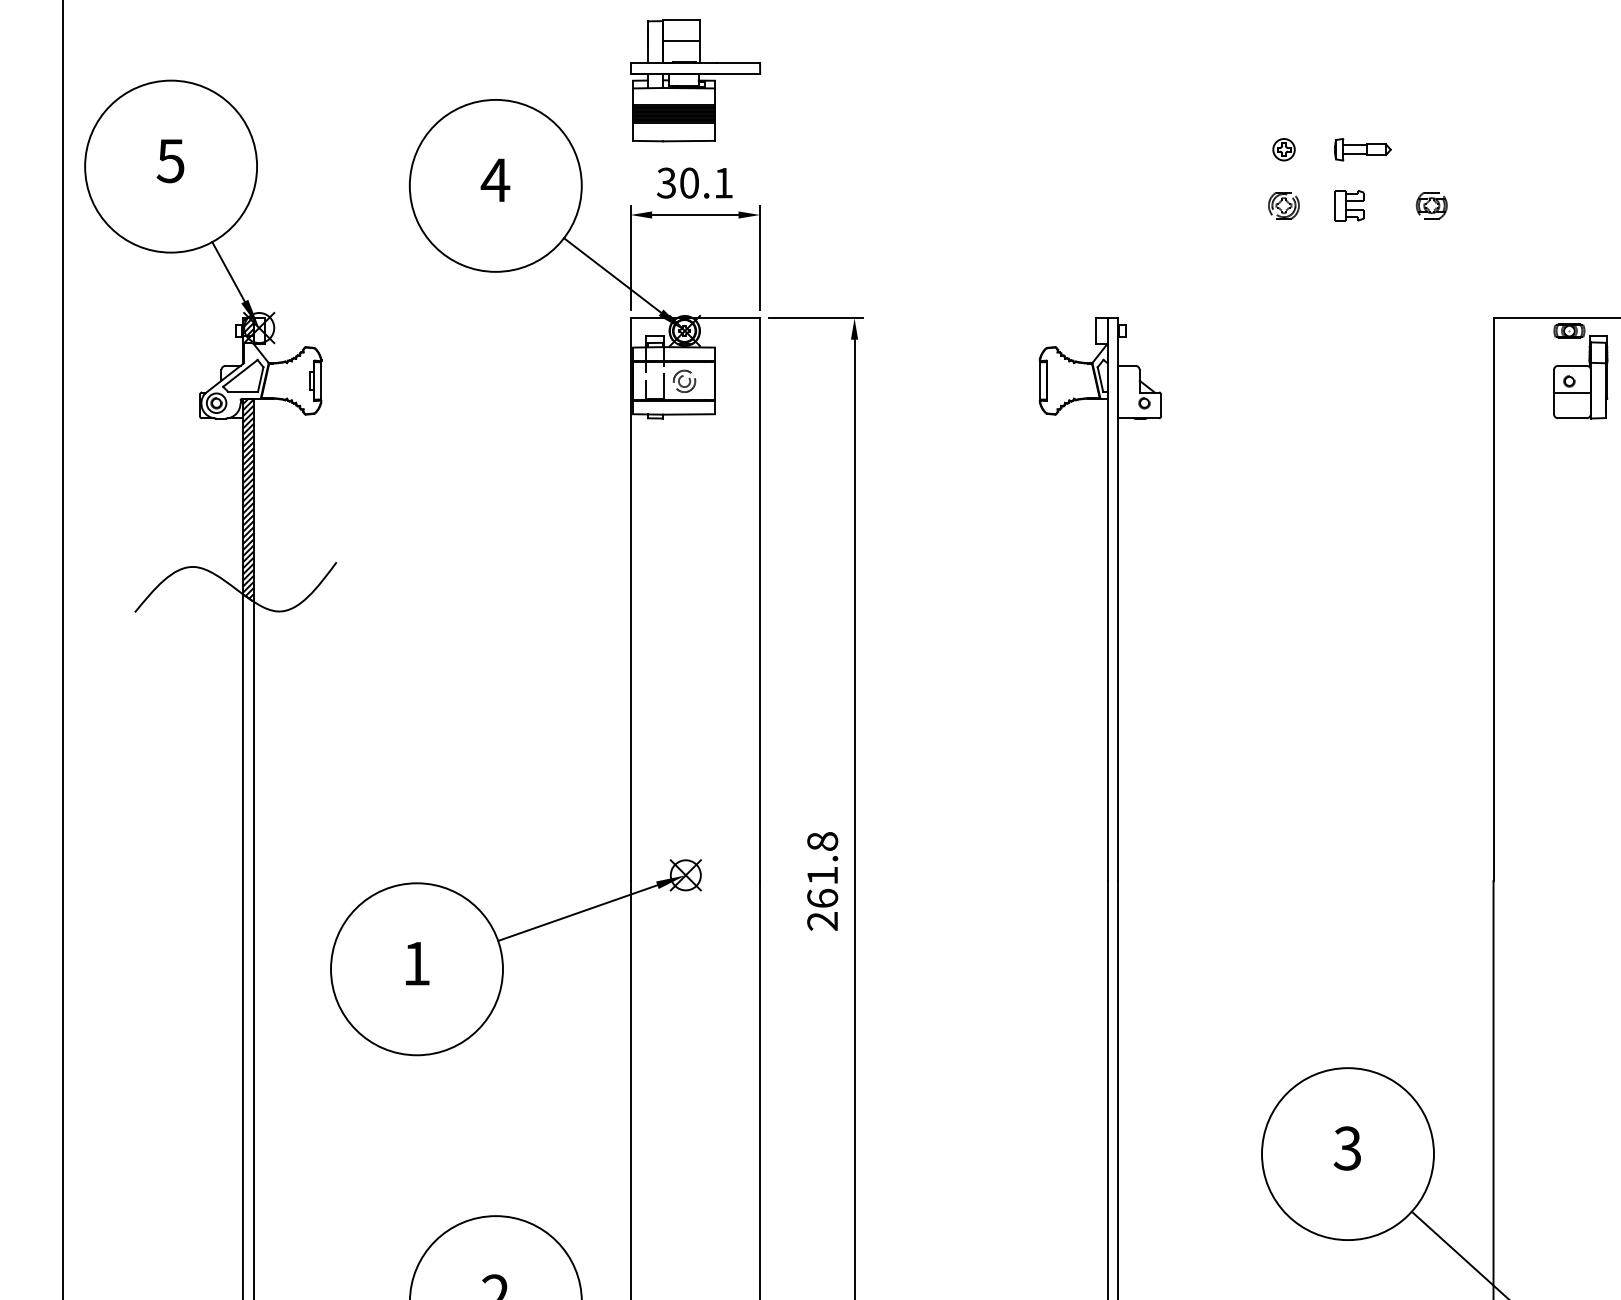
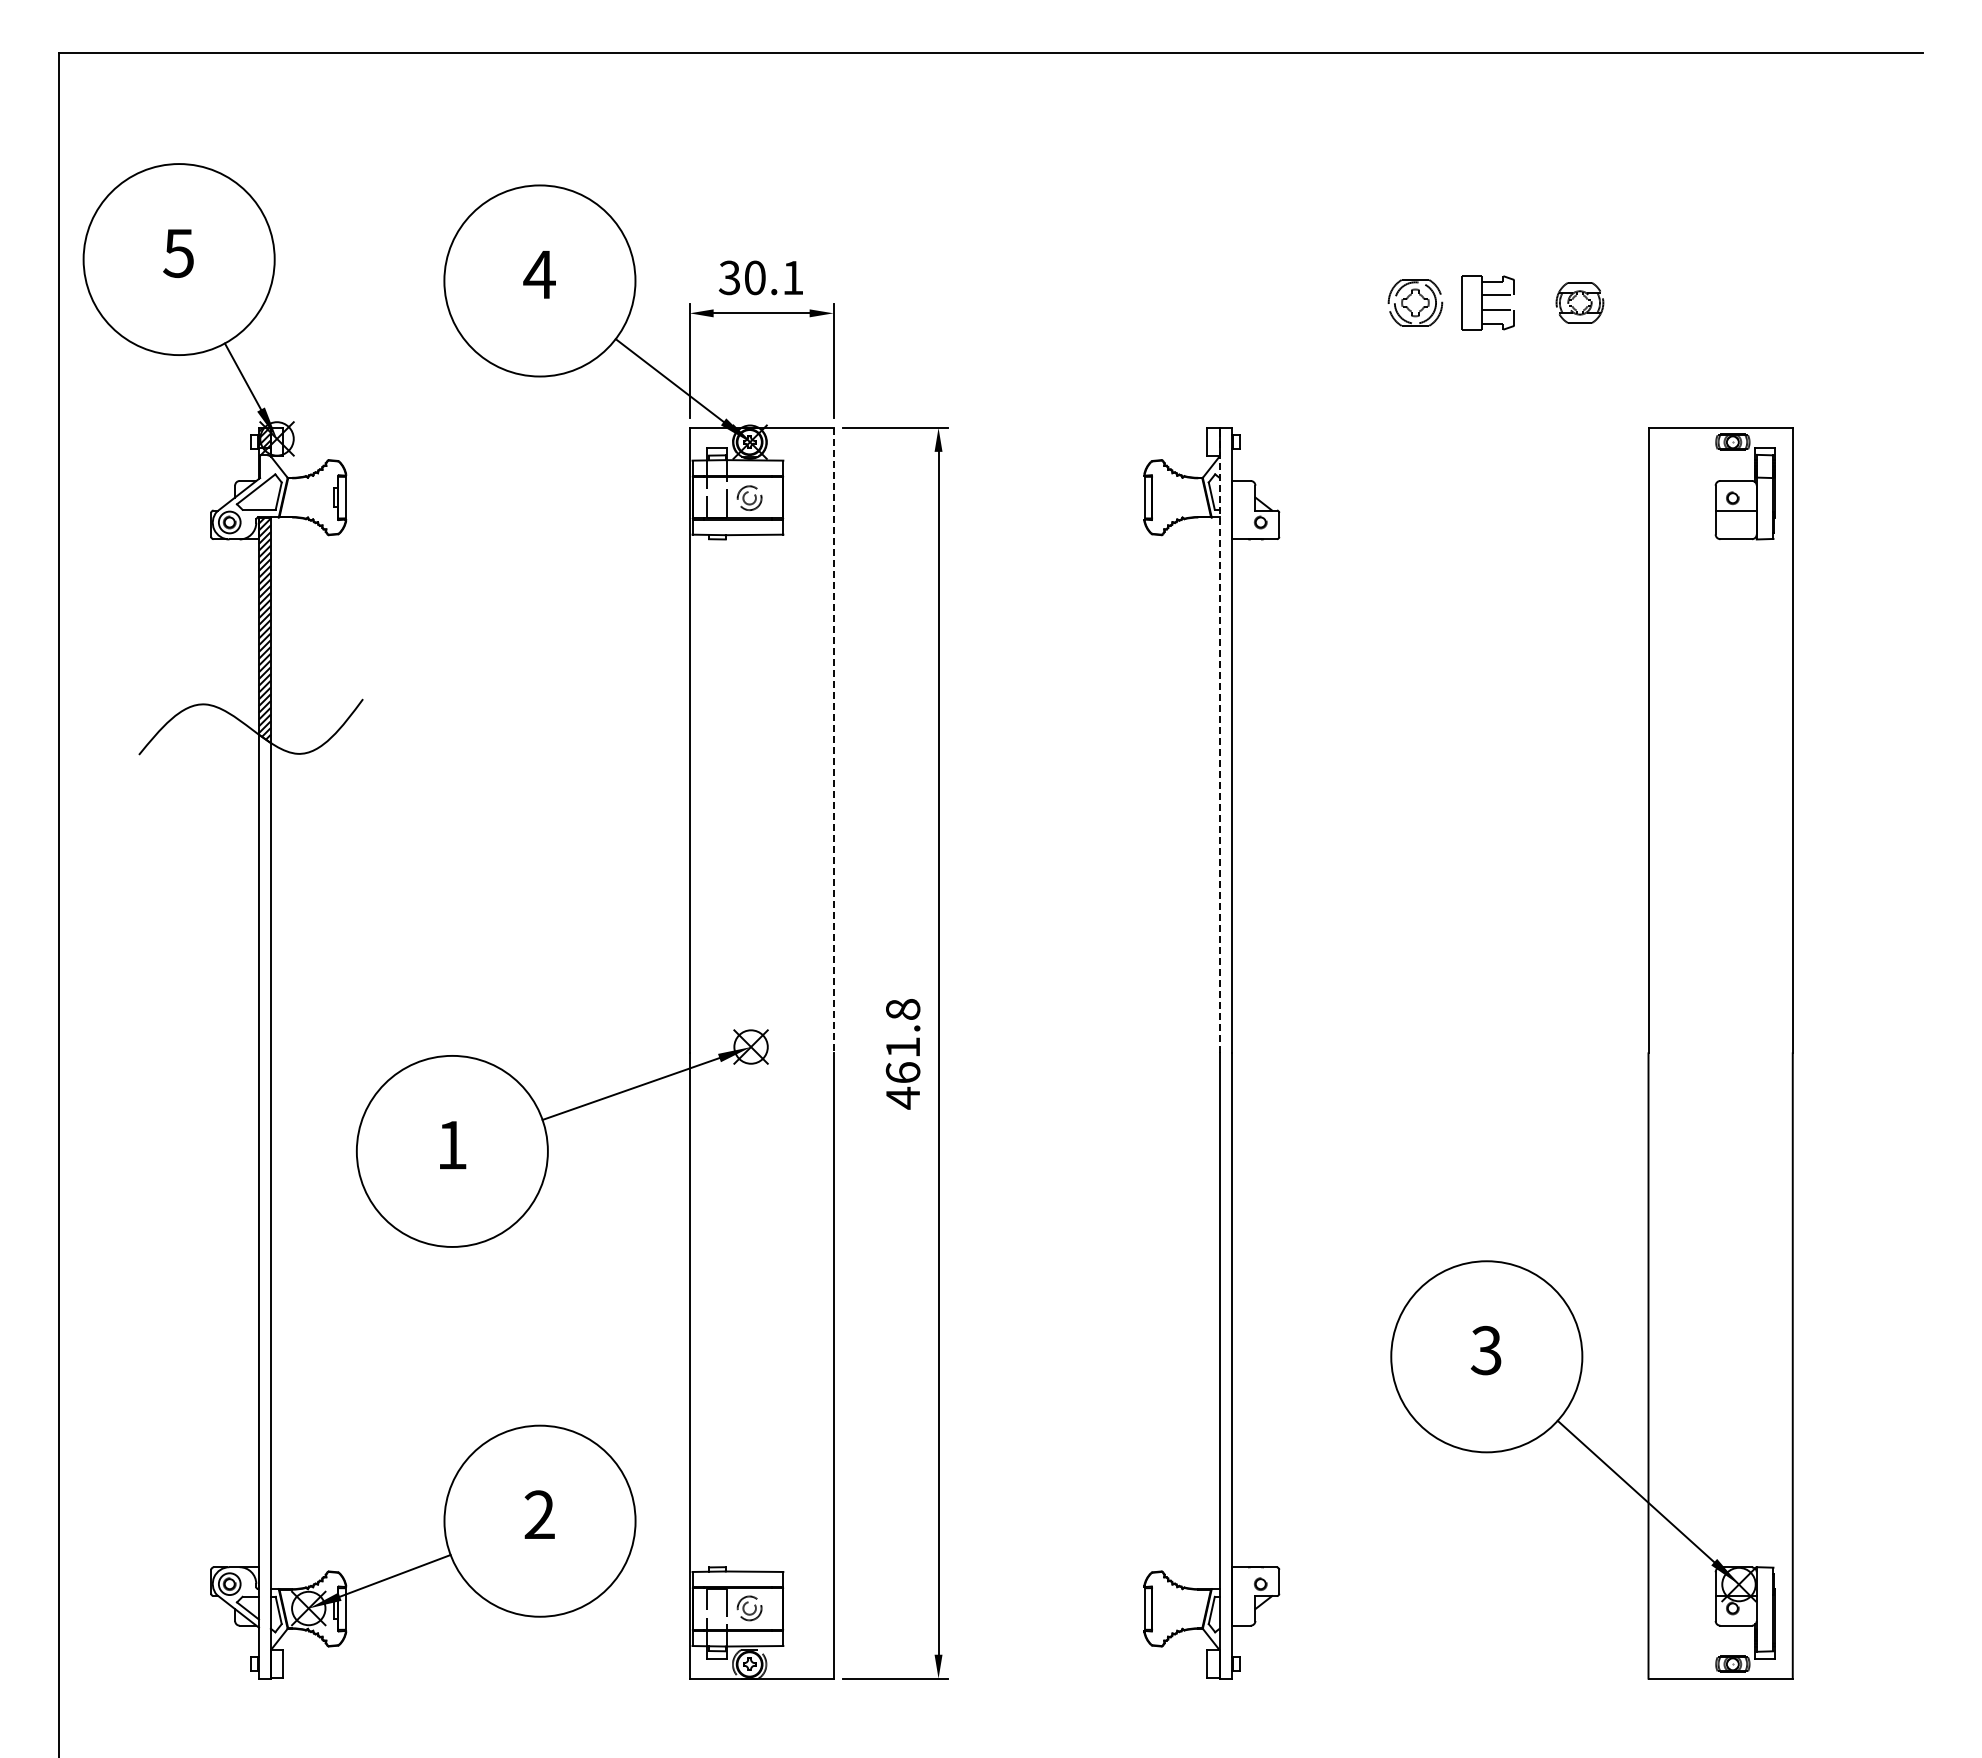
part: (695, 81) -> (761, 164), removed
part: (1283, 149) -> (1415, 240), removed
part: (1363, 149) -> (1503, 240), removed
part: (1283, 205) -> (1415, 302), size x1.6
part: (1349, 205) -> (1488, 302), size x1.6
part: (1431, 205) -> (1579, 302), size x1.4
line: (760, 599) -> (833, 740), solid -> dashed
line: (1107, 599) -> (1219, 740), solid -> dashed
text: (822, 920) -> (902, 1097), 261.8 -> 461.8

